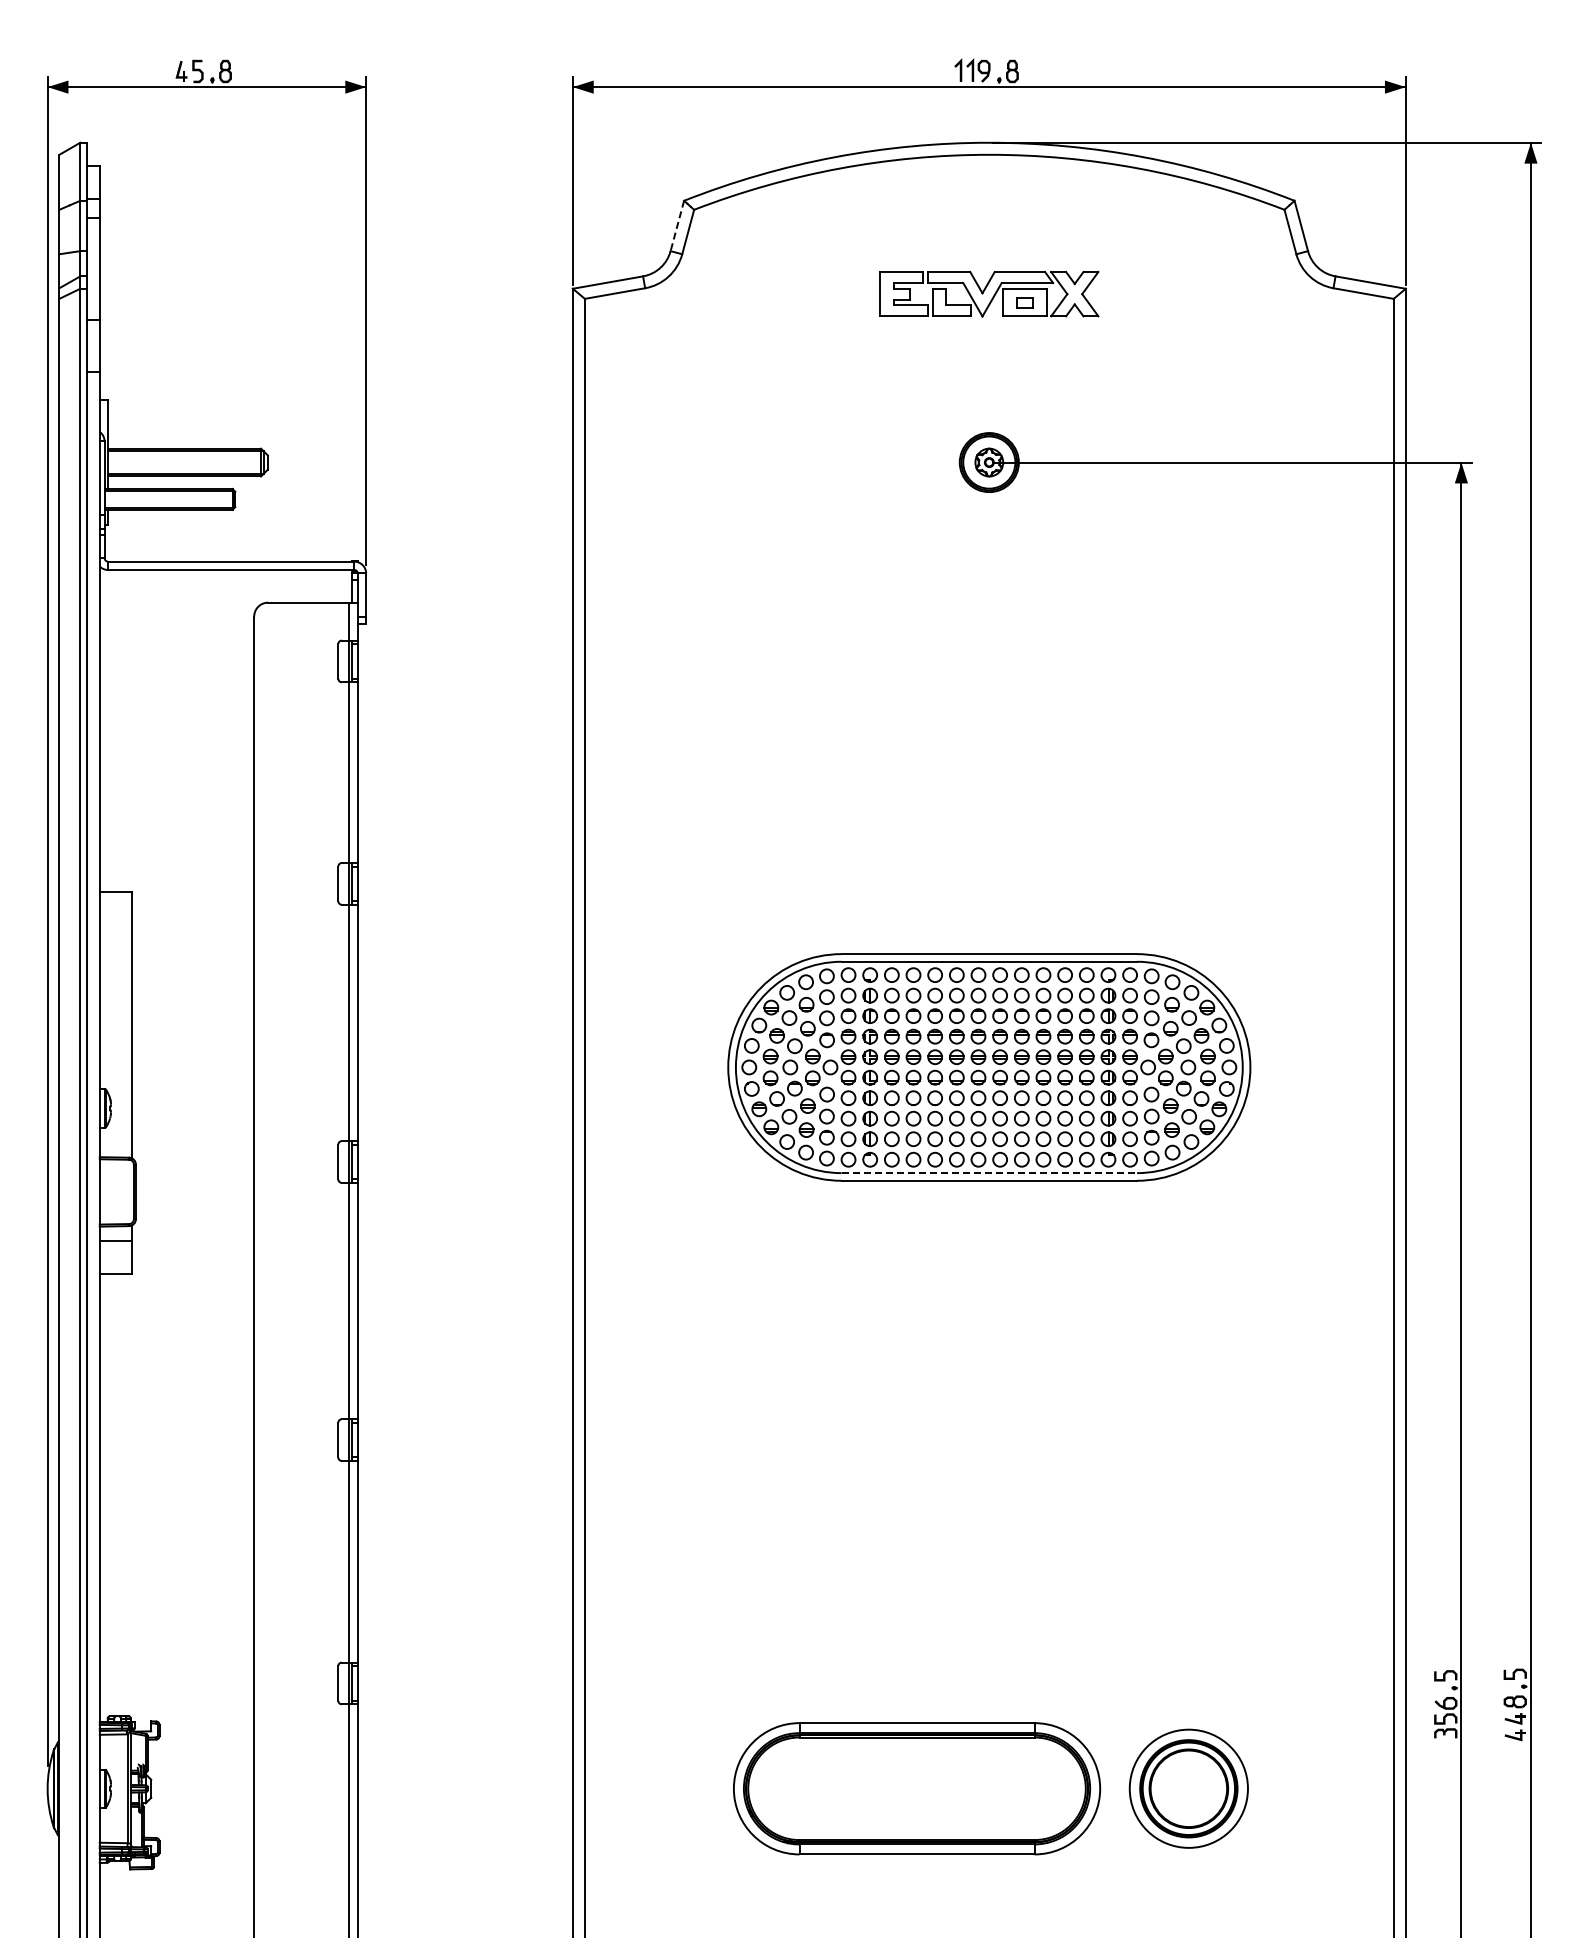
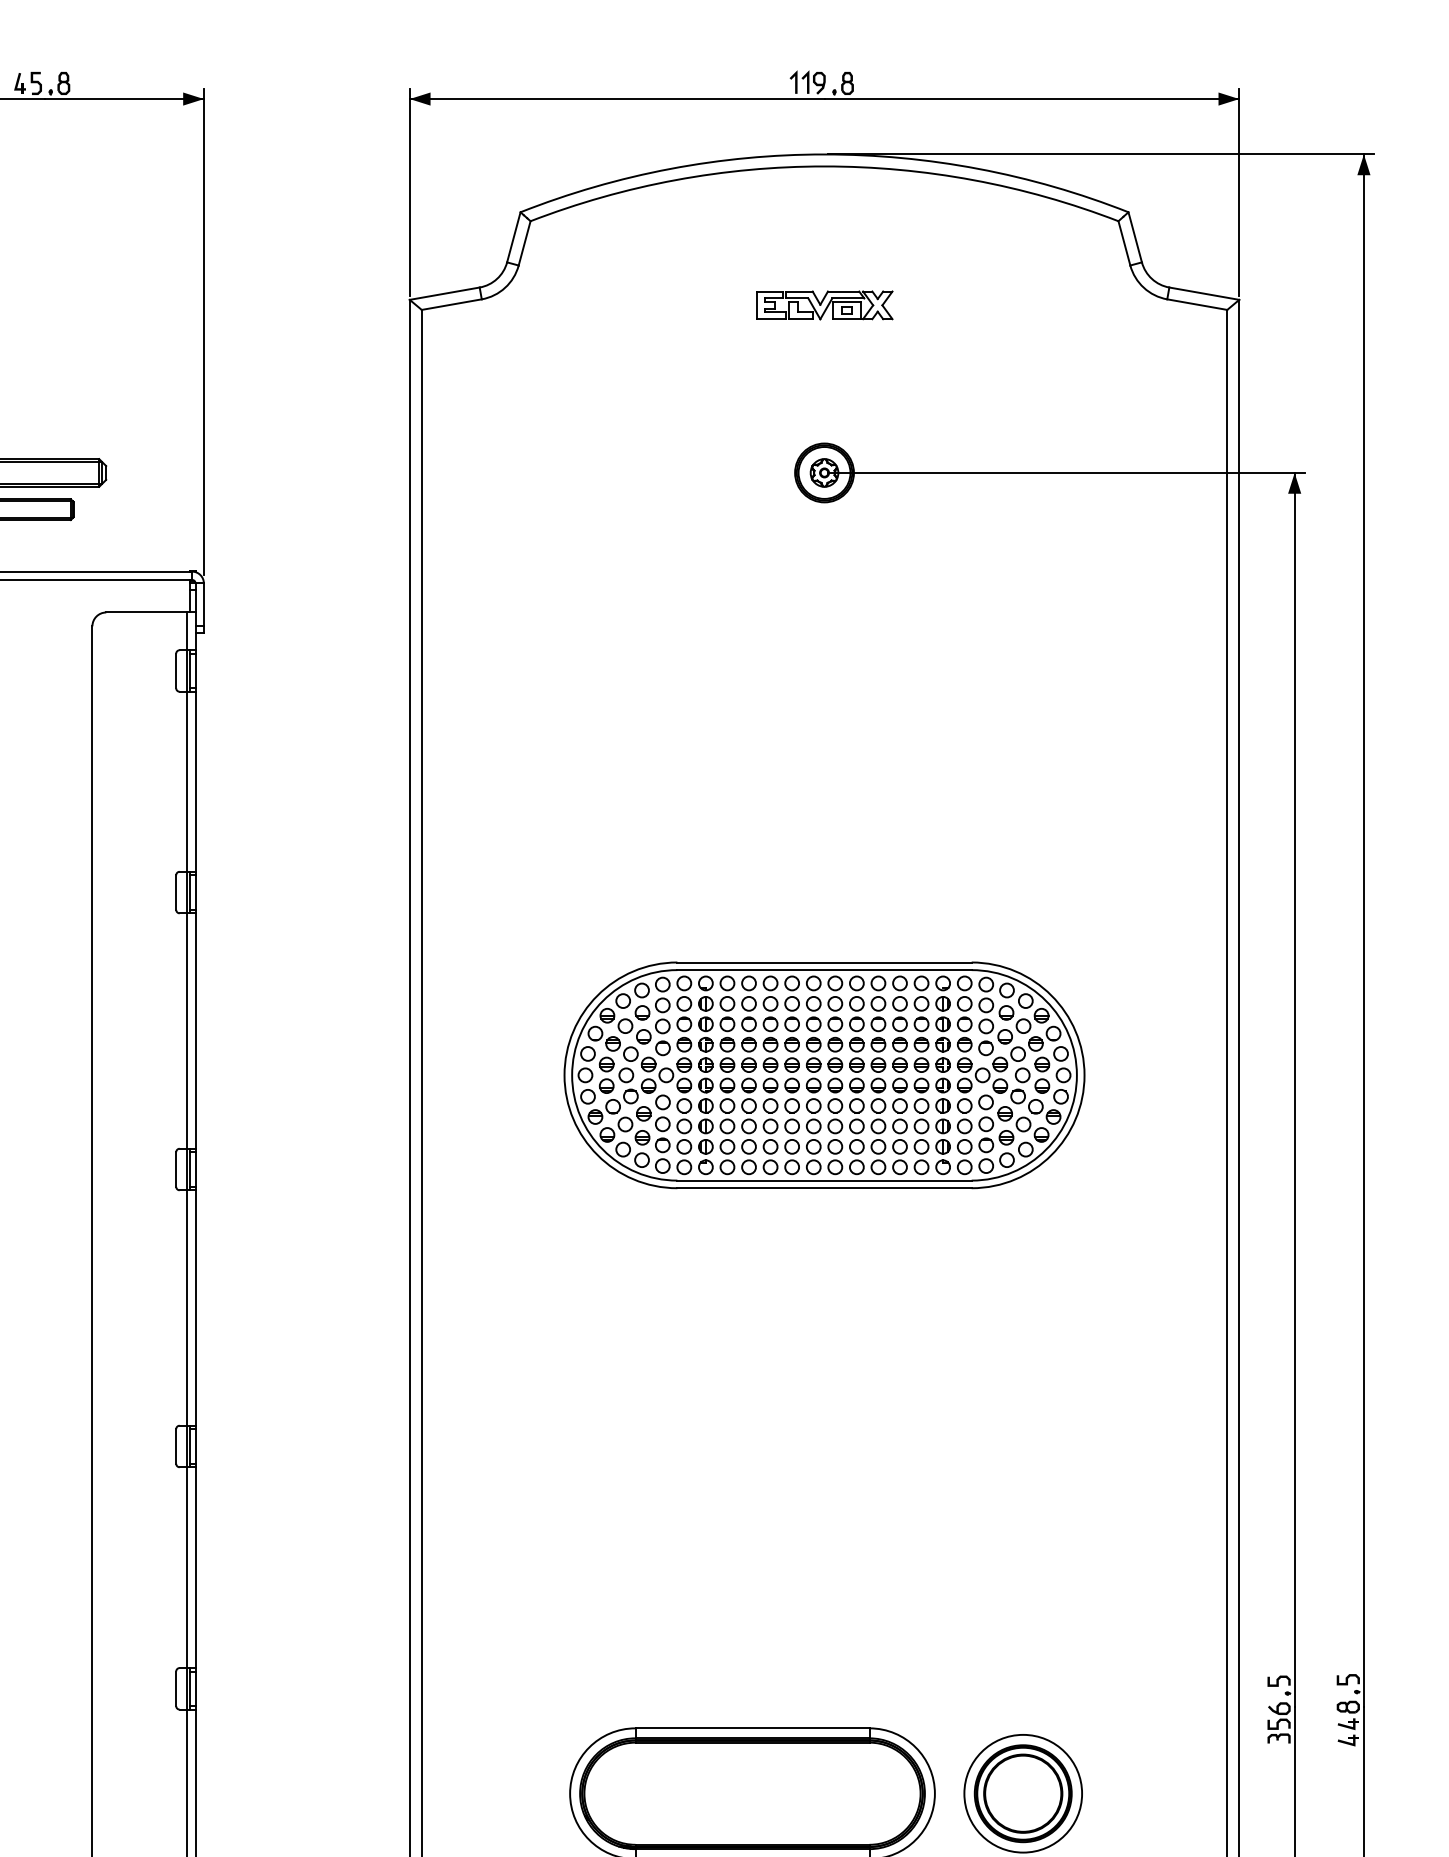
line: (677, 226) -> (513, 237), dashed -> solid
part: (989, 294) -> (824, 305), size x0.62
line: (989, 1173) -> (824, 1180), dashed -> solid

